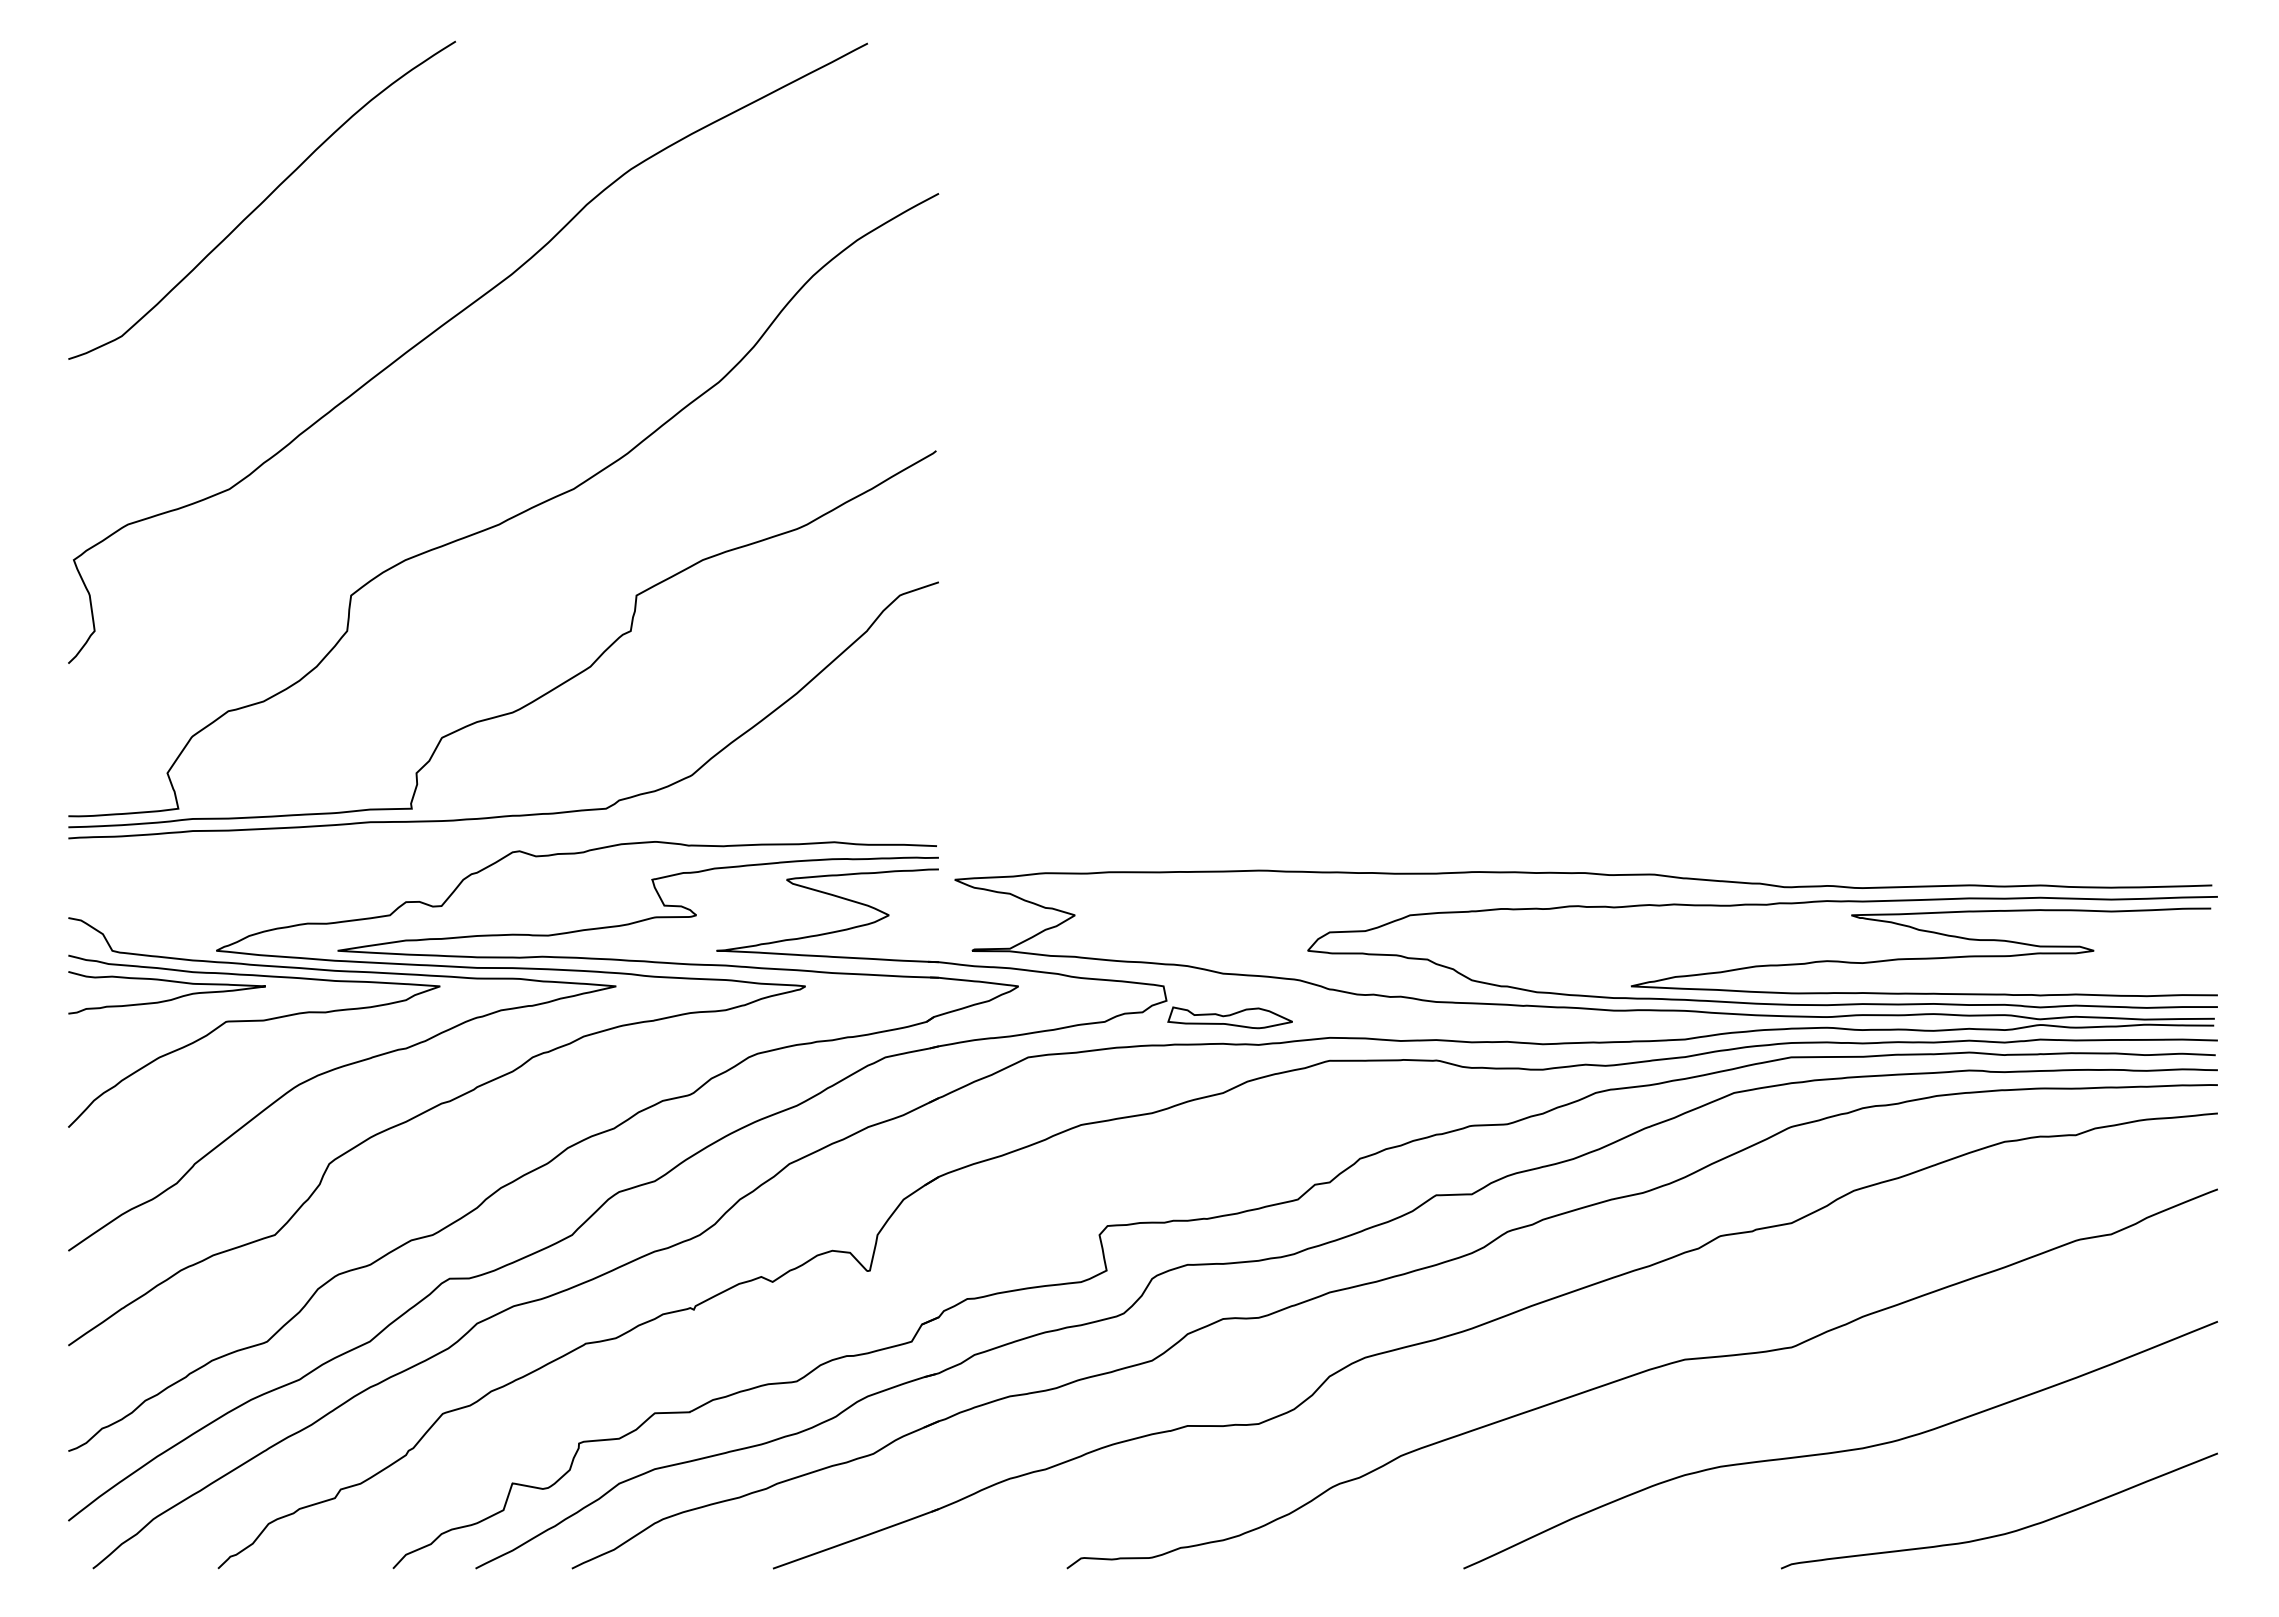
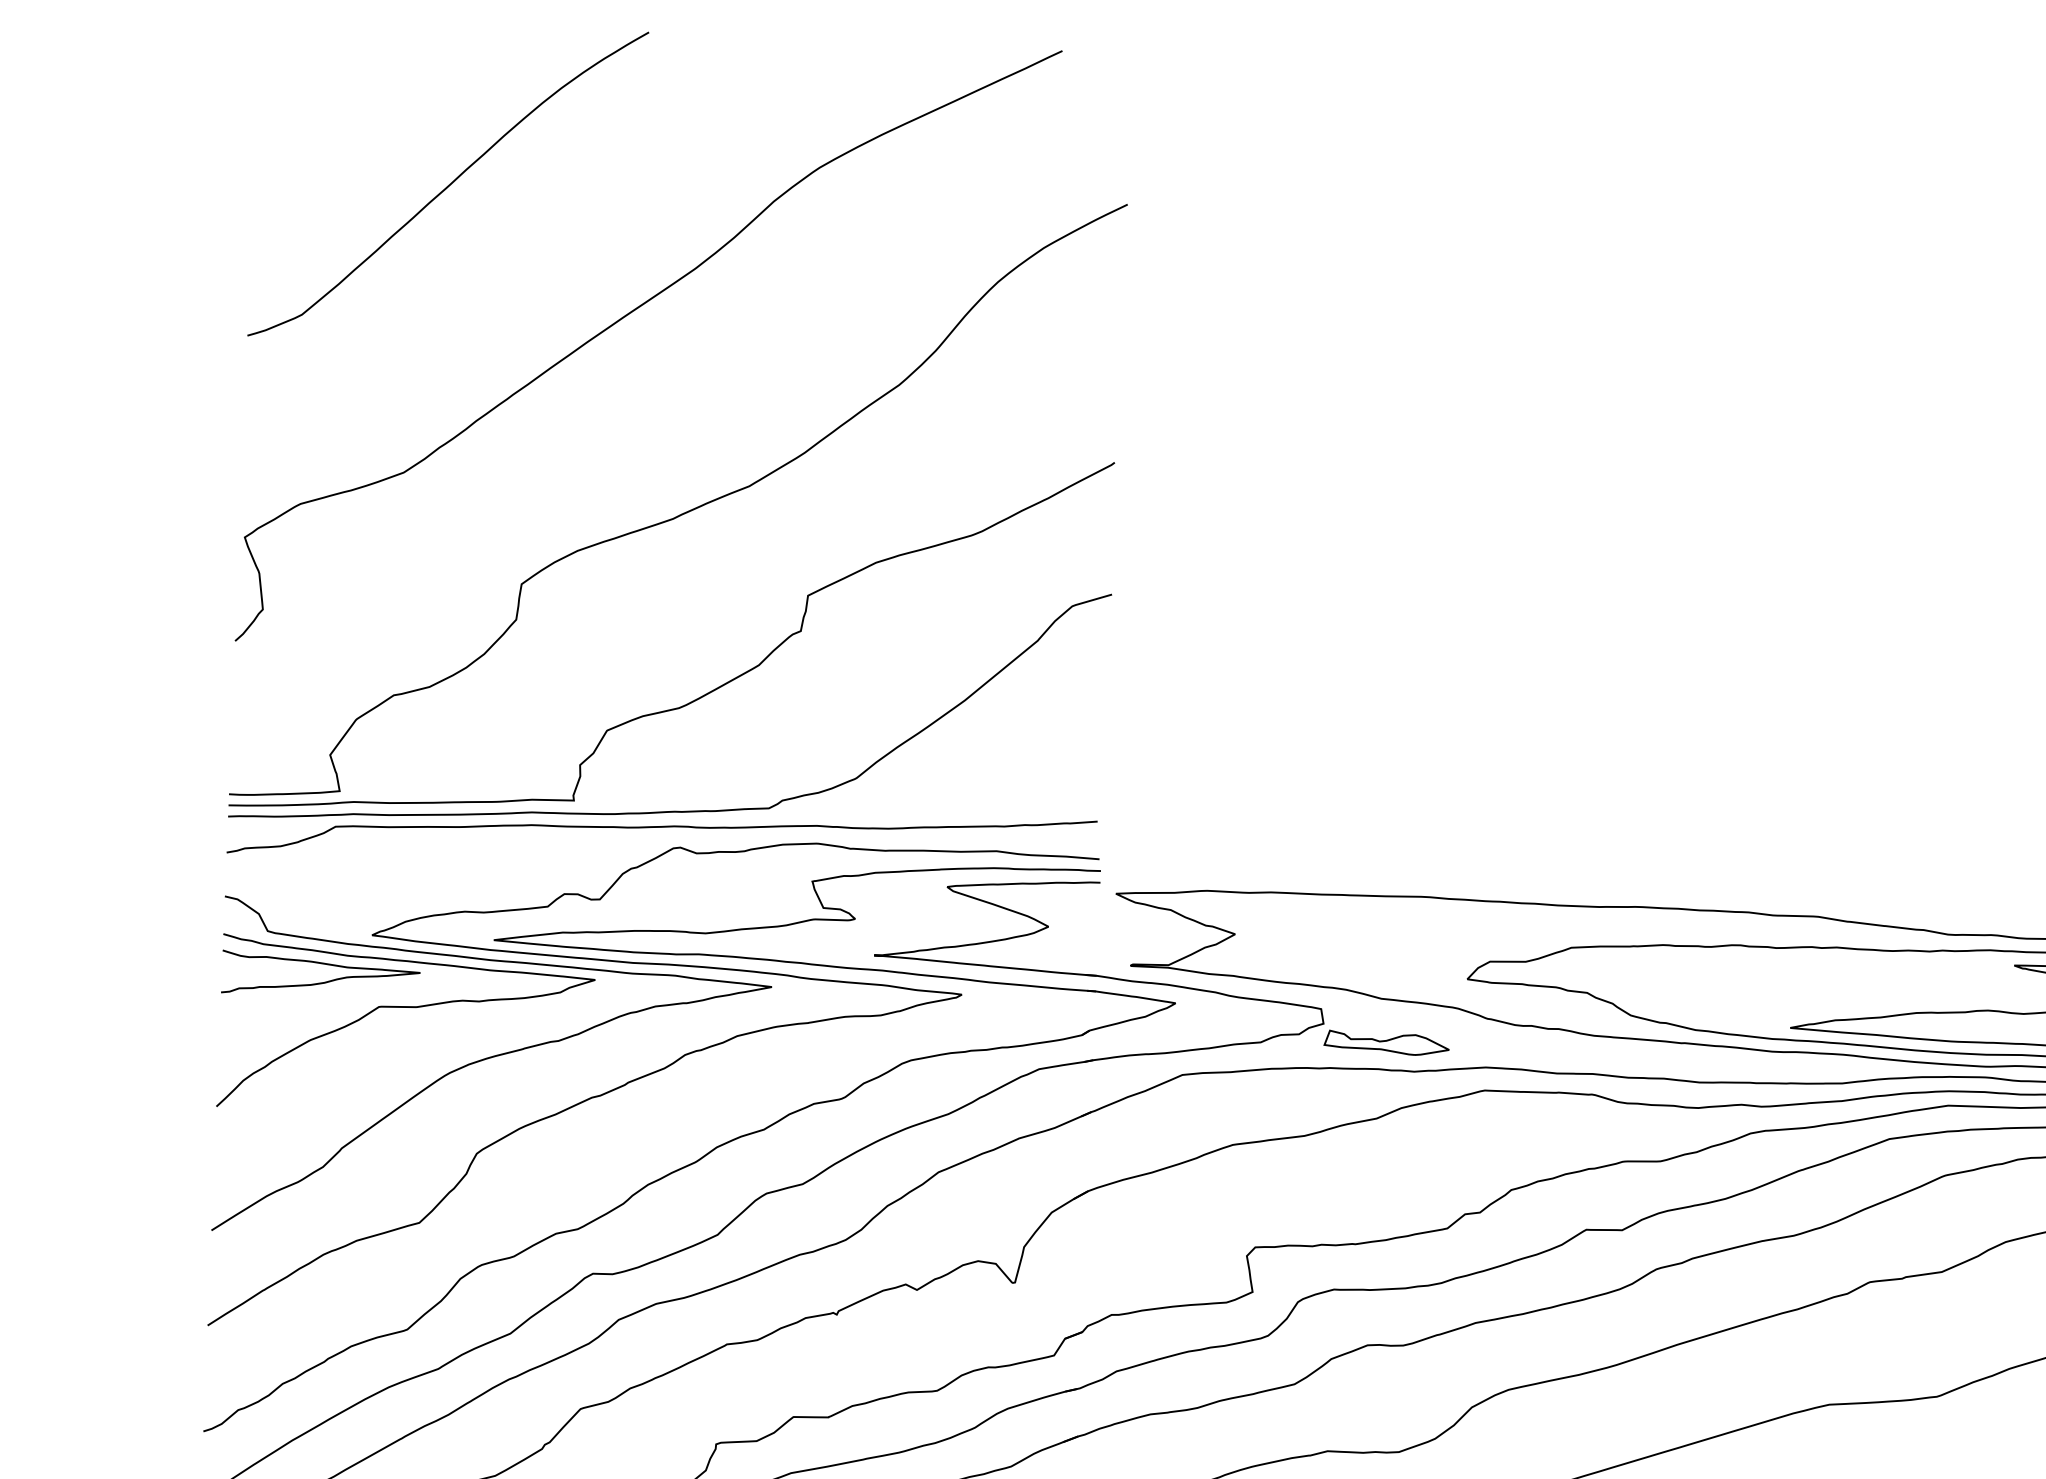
curve: (500, 832) -> (661, 827), added

